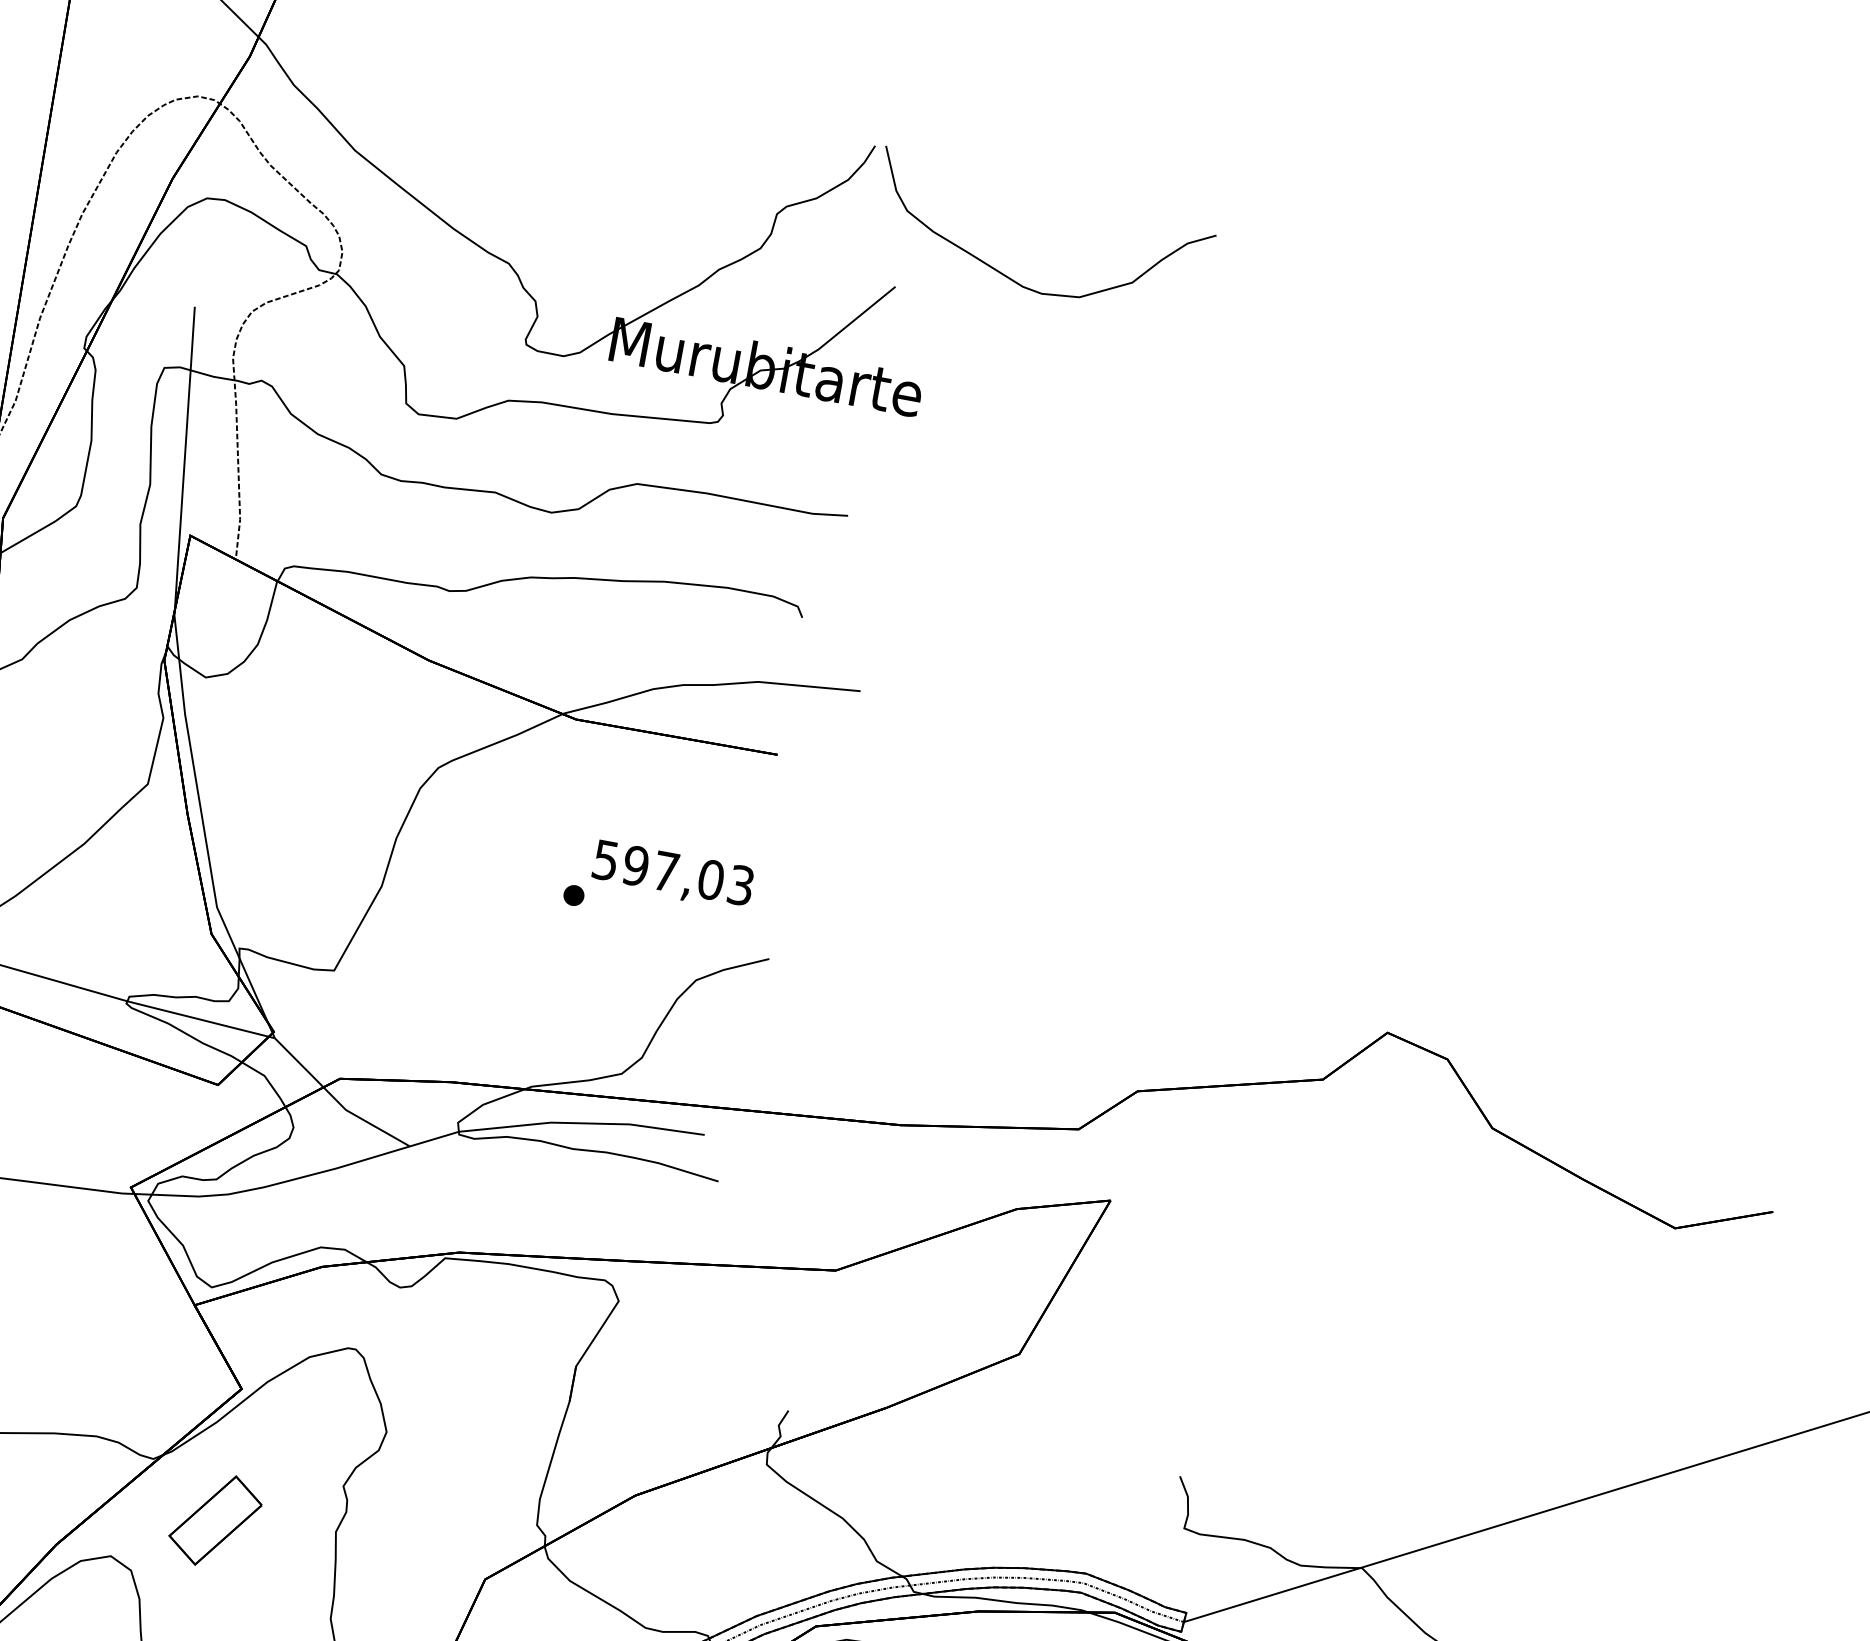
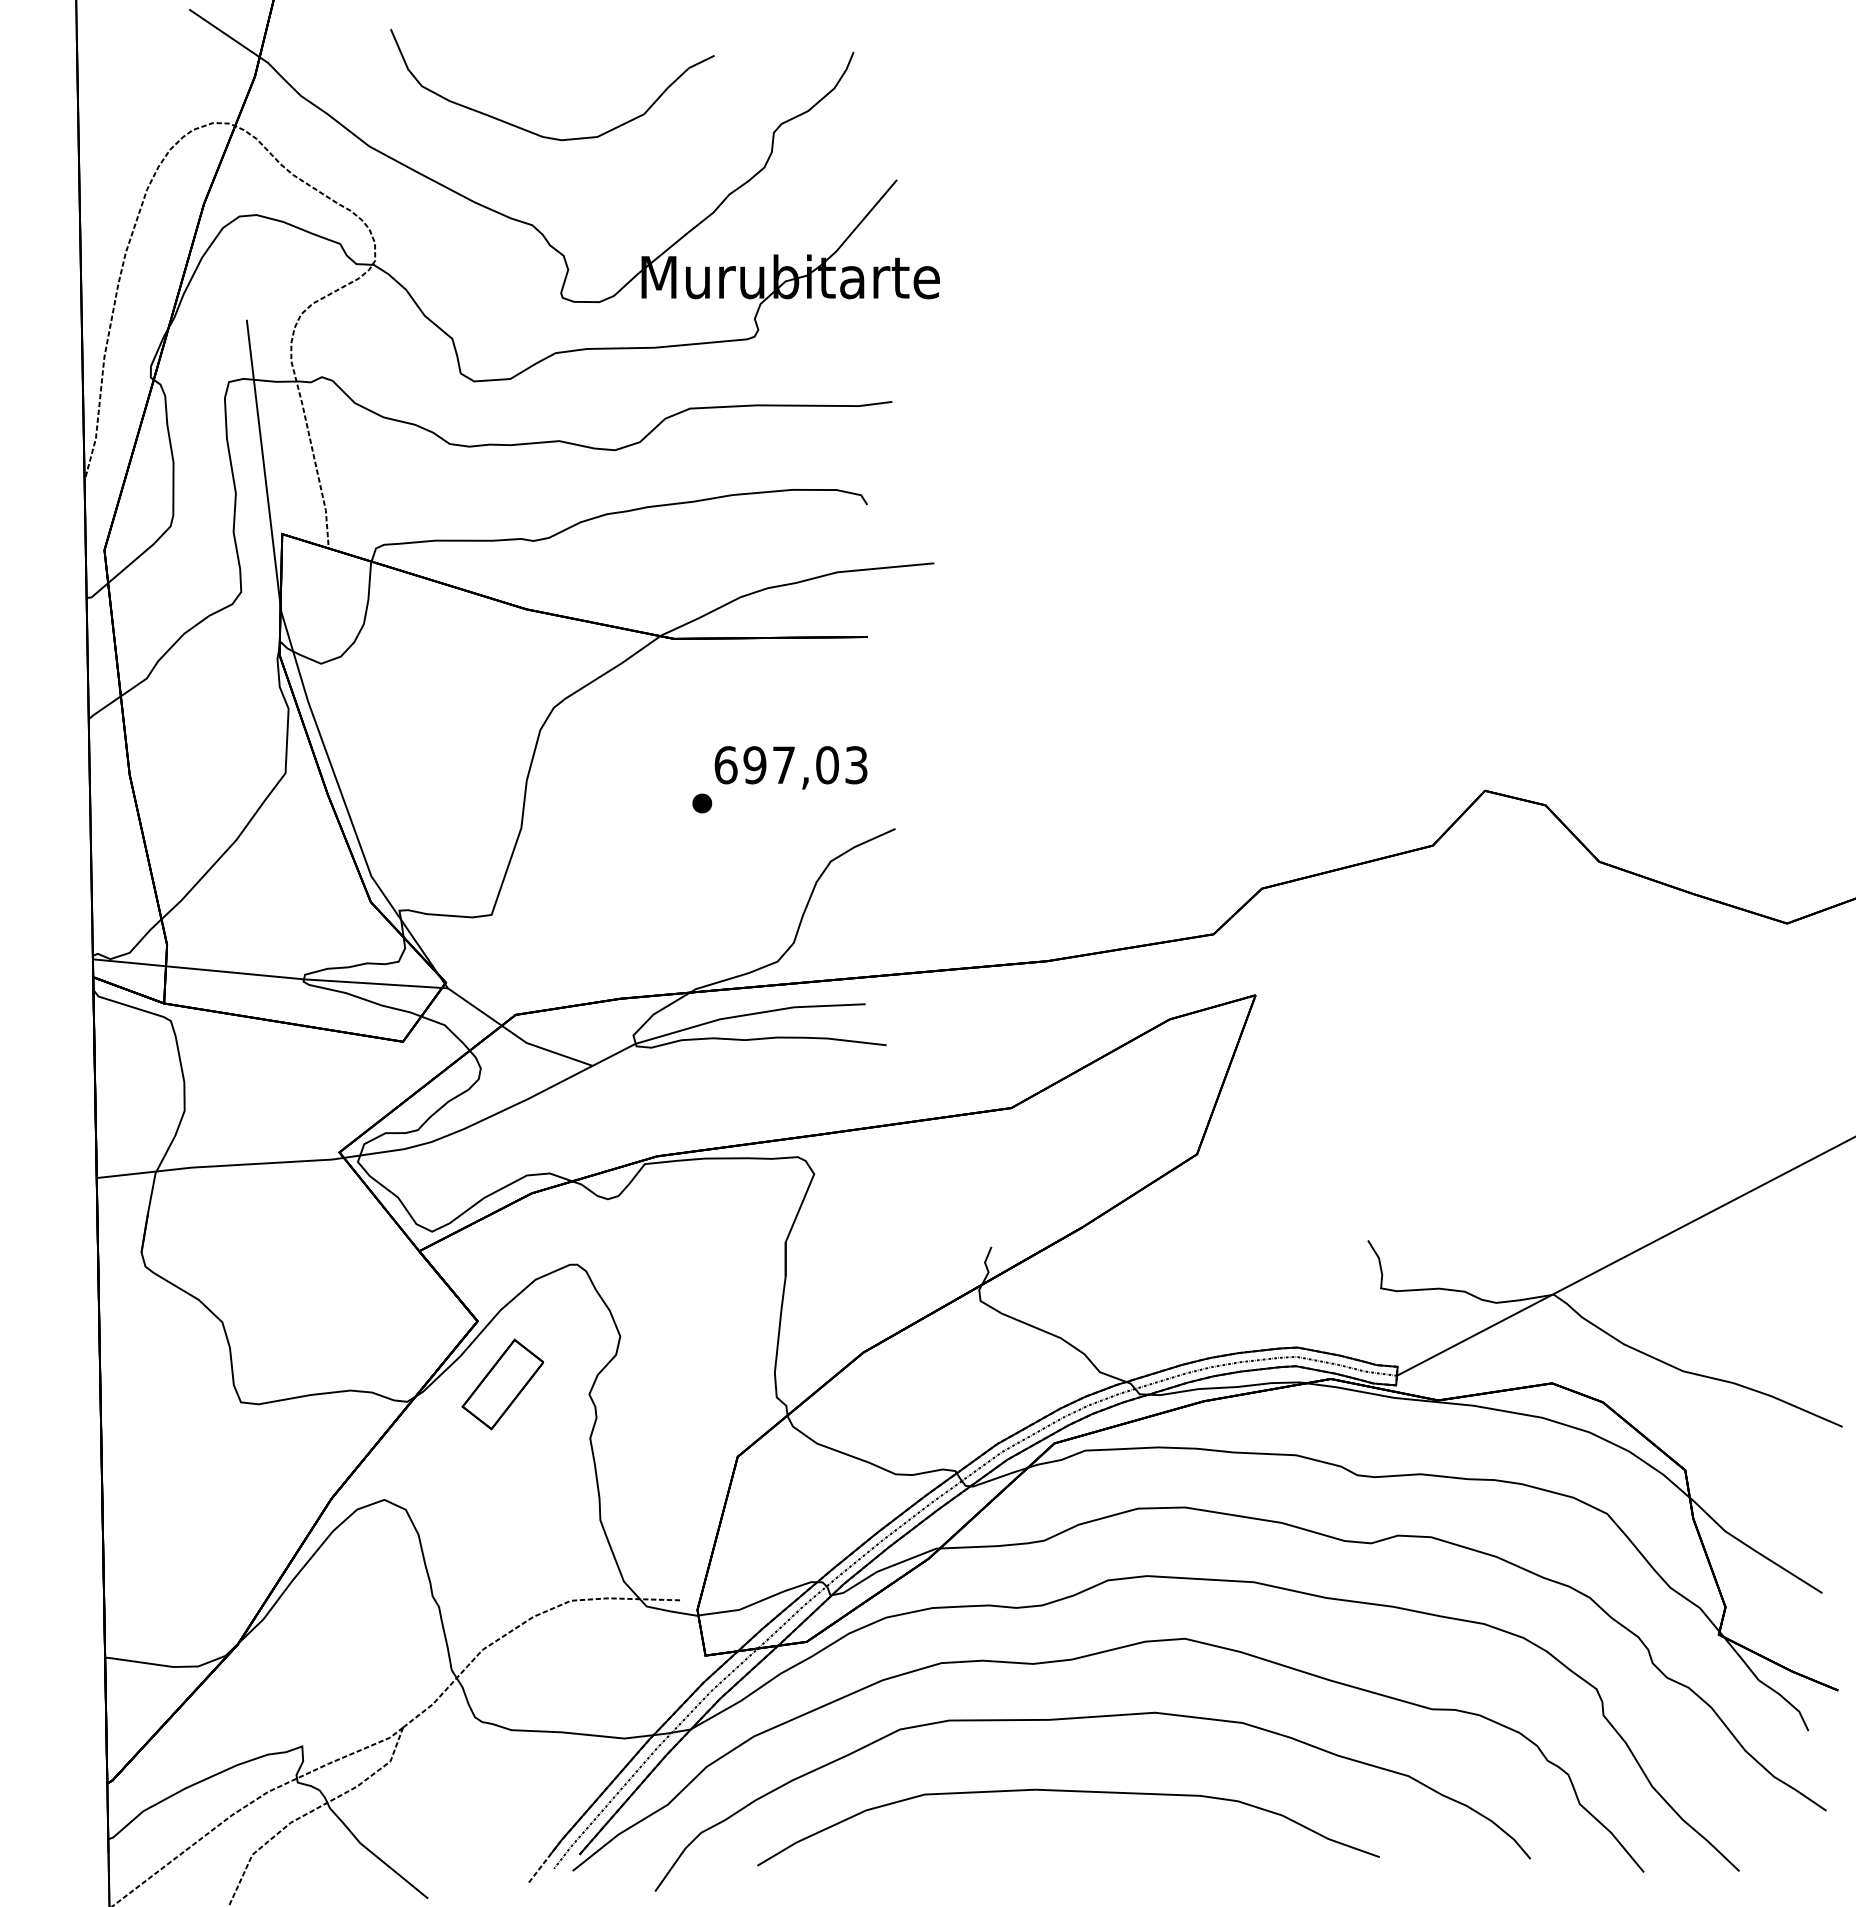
part: (1013, 279) -> (532, 131), moved
text: (605, 860) -> (725, 765), 597,03 -> 697,03
part: (215, 1520) -> (502, 1384), moved

